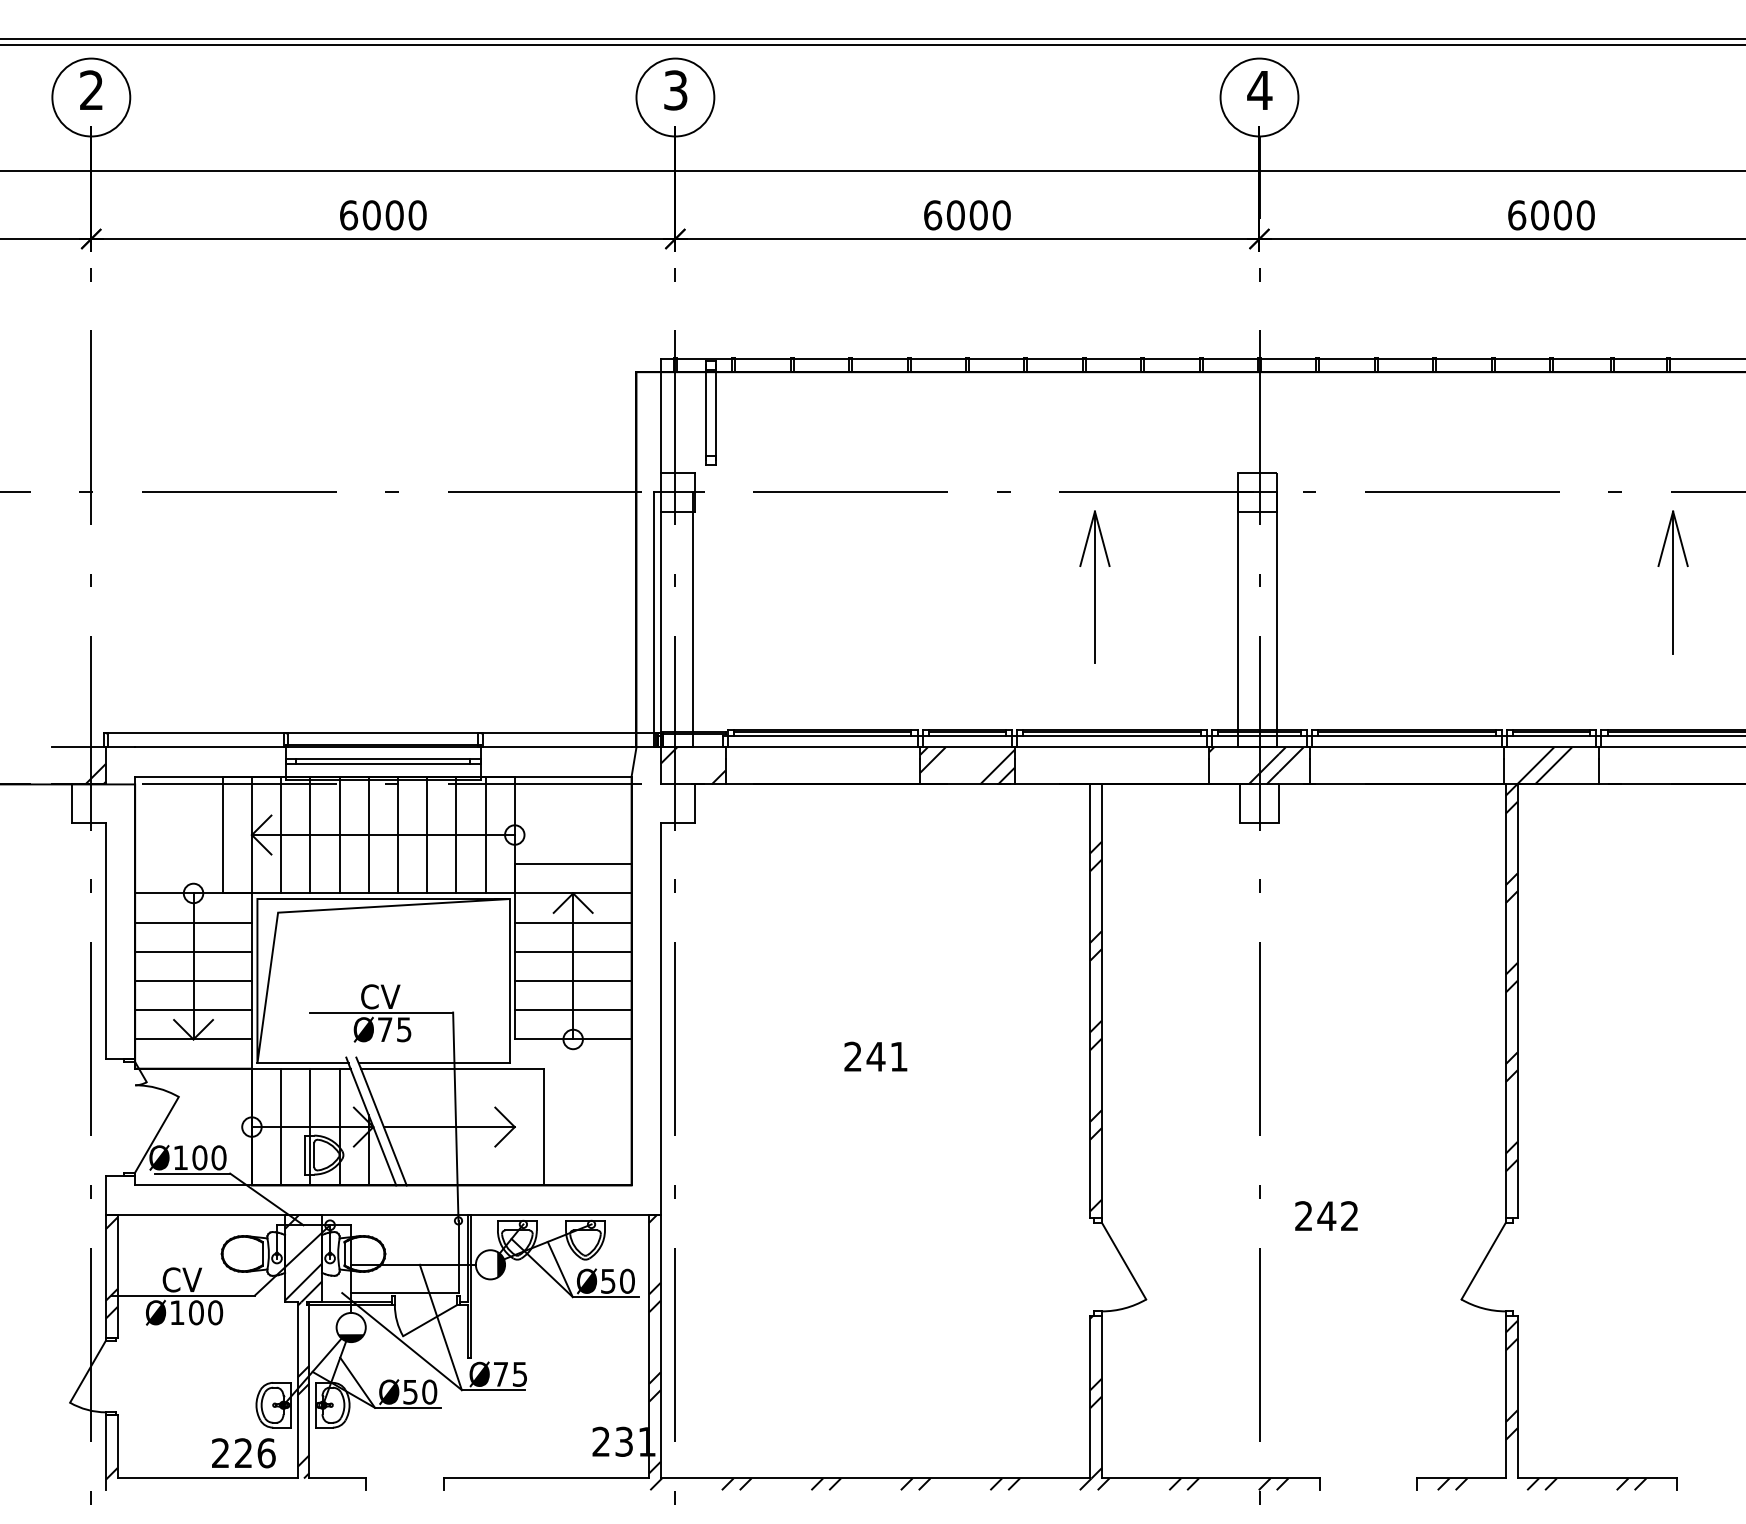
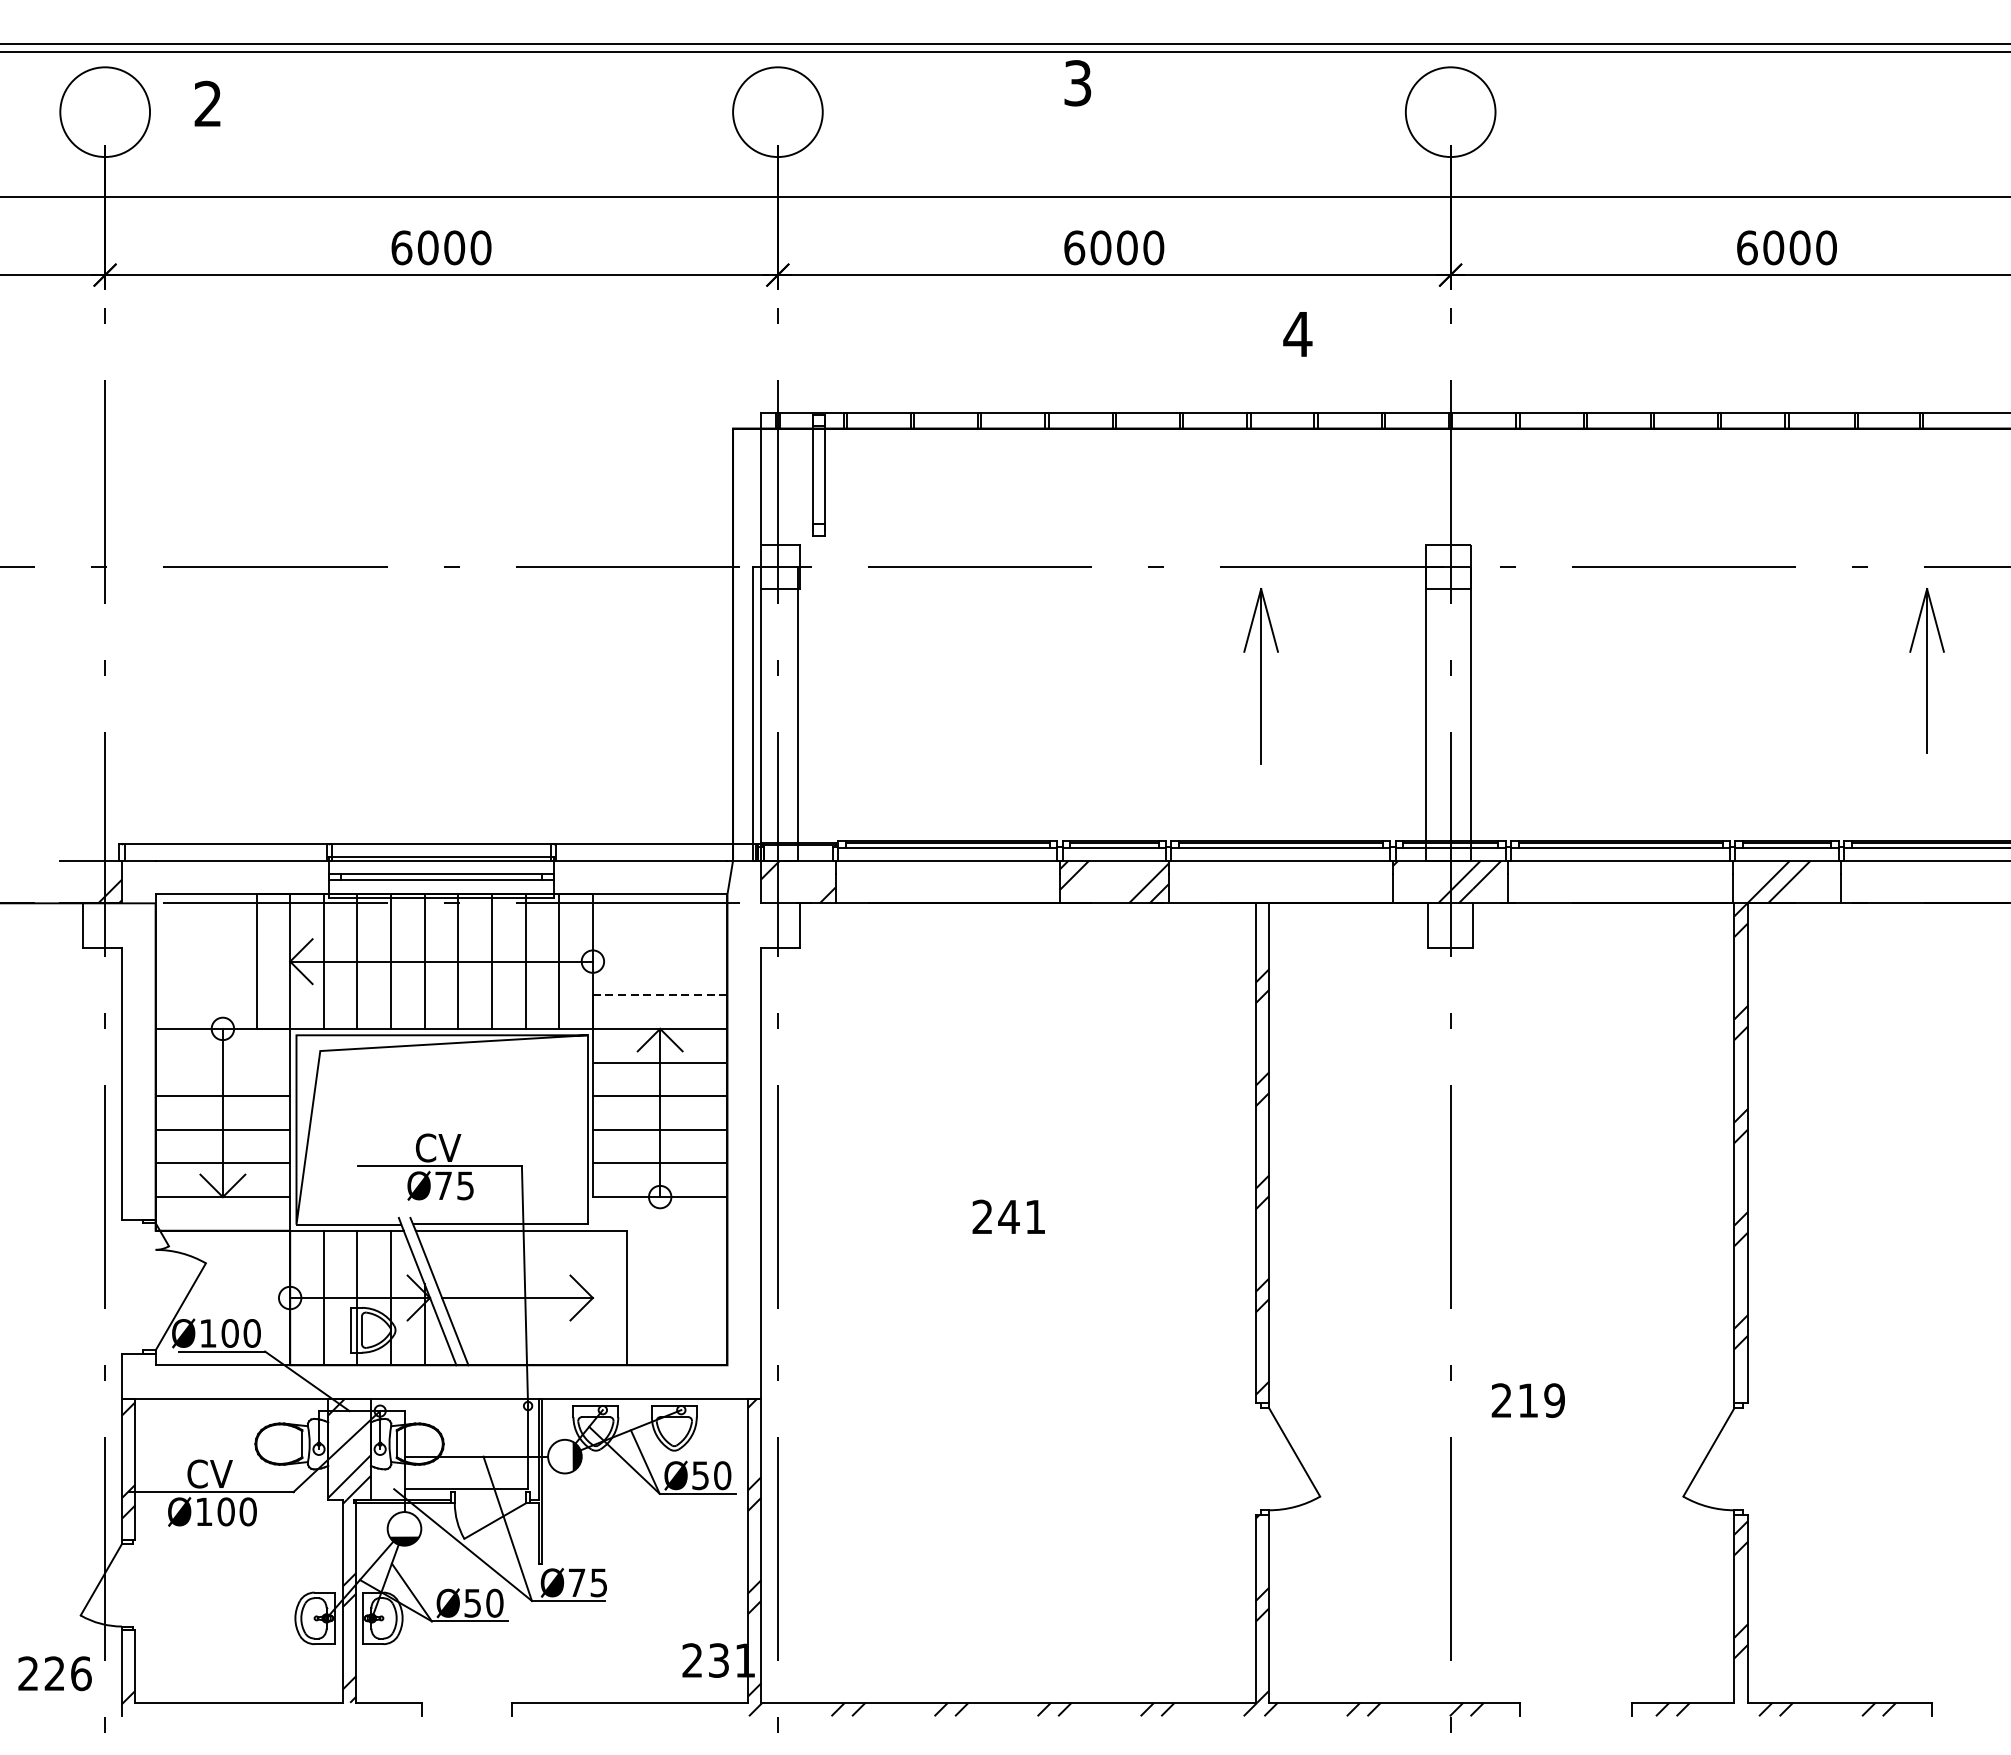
text: (91, 89) -> (207, 102), moved
text: (675, 90) -> (1077, 83), moved
text: (1259, 90) -> (1297, 334), moved
line: (572, 864) -> (659, 995), solid -> dashed
line: (193, 922) -> (222, 1062), removed
text: (1337, 1216) -> (1540, 1400), 242 -> 219
text: (243, 1453) -> (54, 1673), moved

